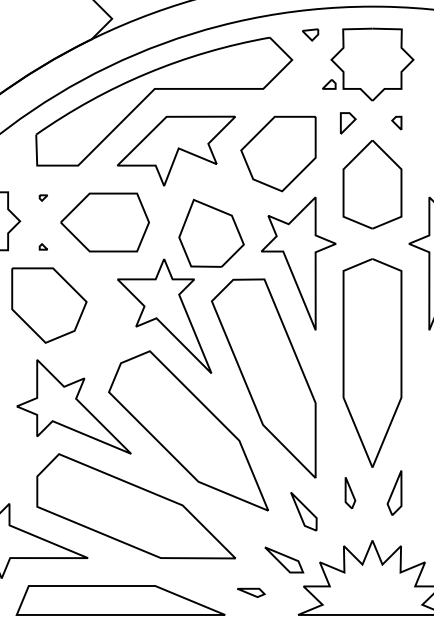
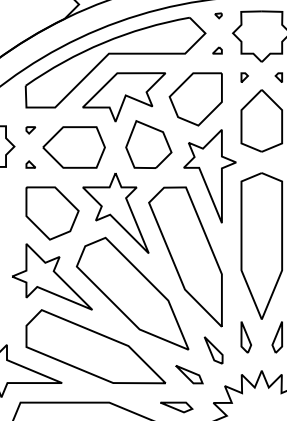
part: (310, 34) -> (218, 15), size x0.62
part: (329, 84) -> (217, 50), moved
part: (347, 122) -> (244, 77), size x0.62
part: (43, 197) -> (30, 129), size x1.67
part: (211, 232) -> (148, 143), moved
part: (43, 246) -> (30, 164), size x1.67
part: (49, 305) -> (52, 213), moved
part: (350, 492) -> (246, 337), size x1.43
part: (284, 559) -> (189, 374), moved
part: (251, 592) -> (176, 407), size x1.67

